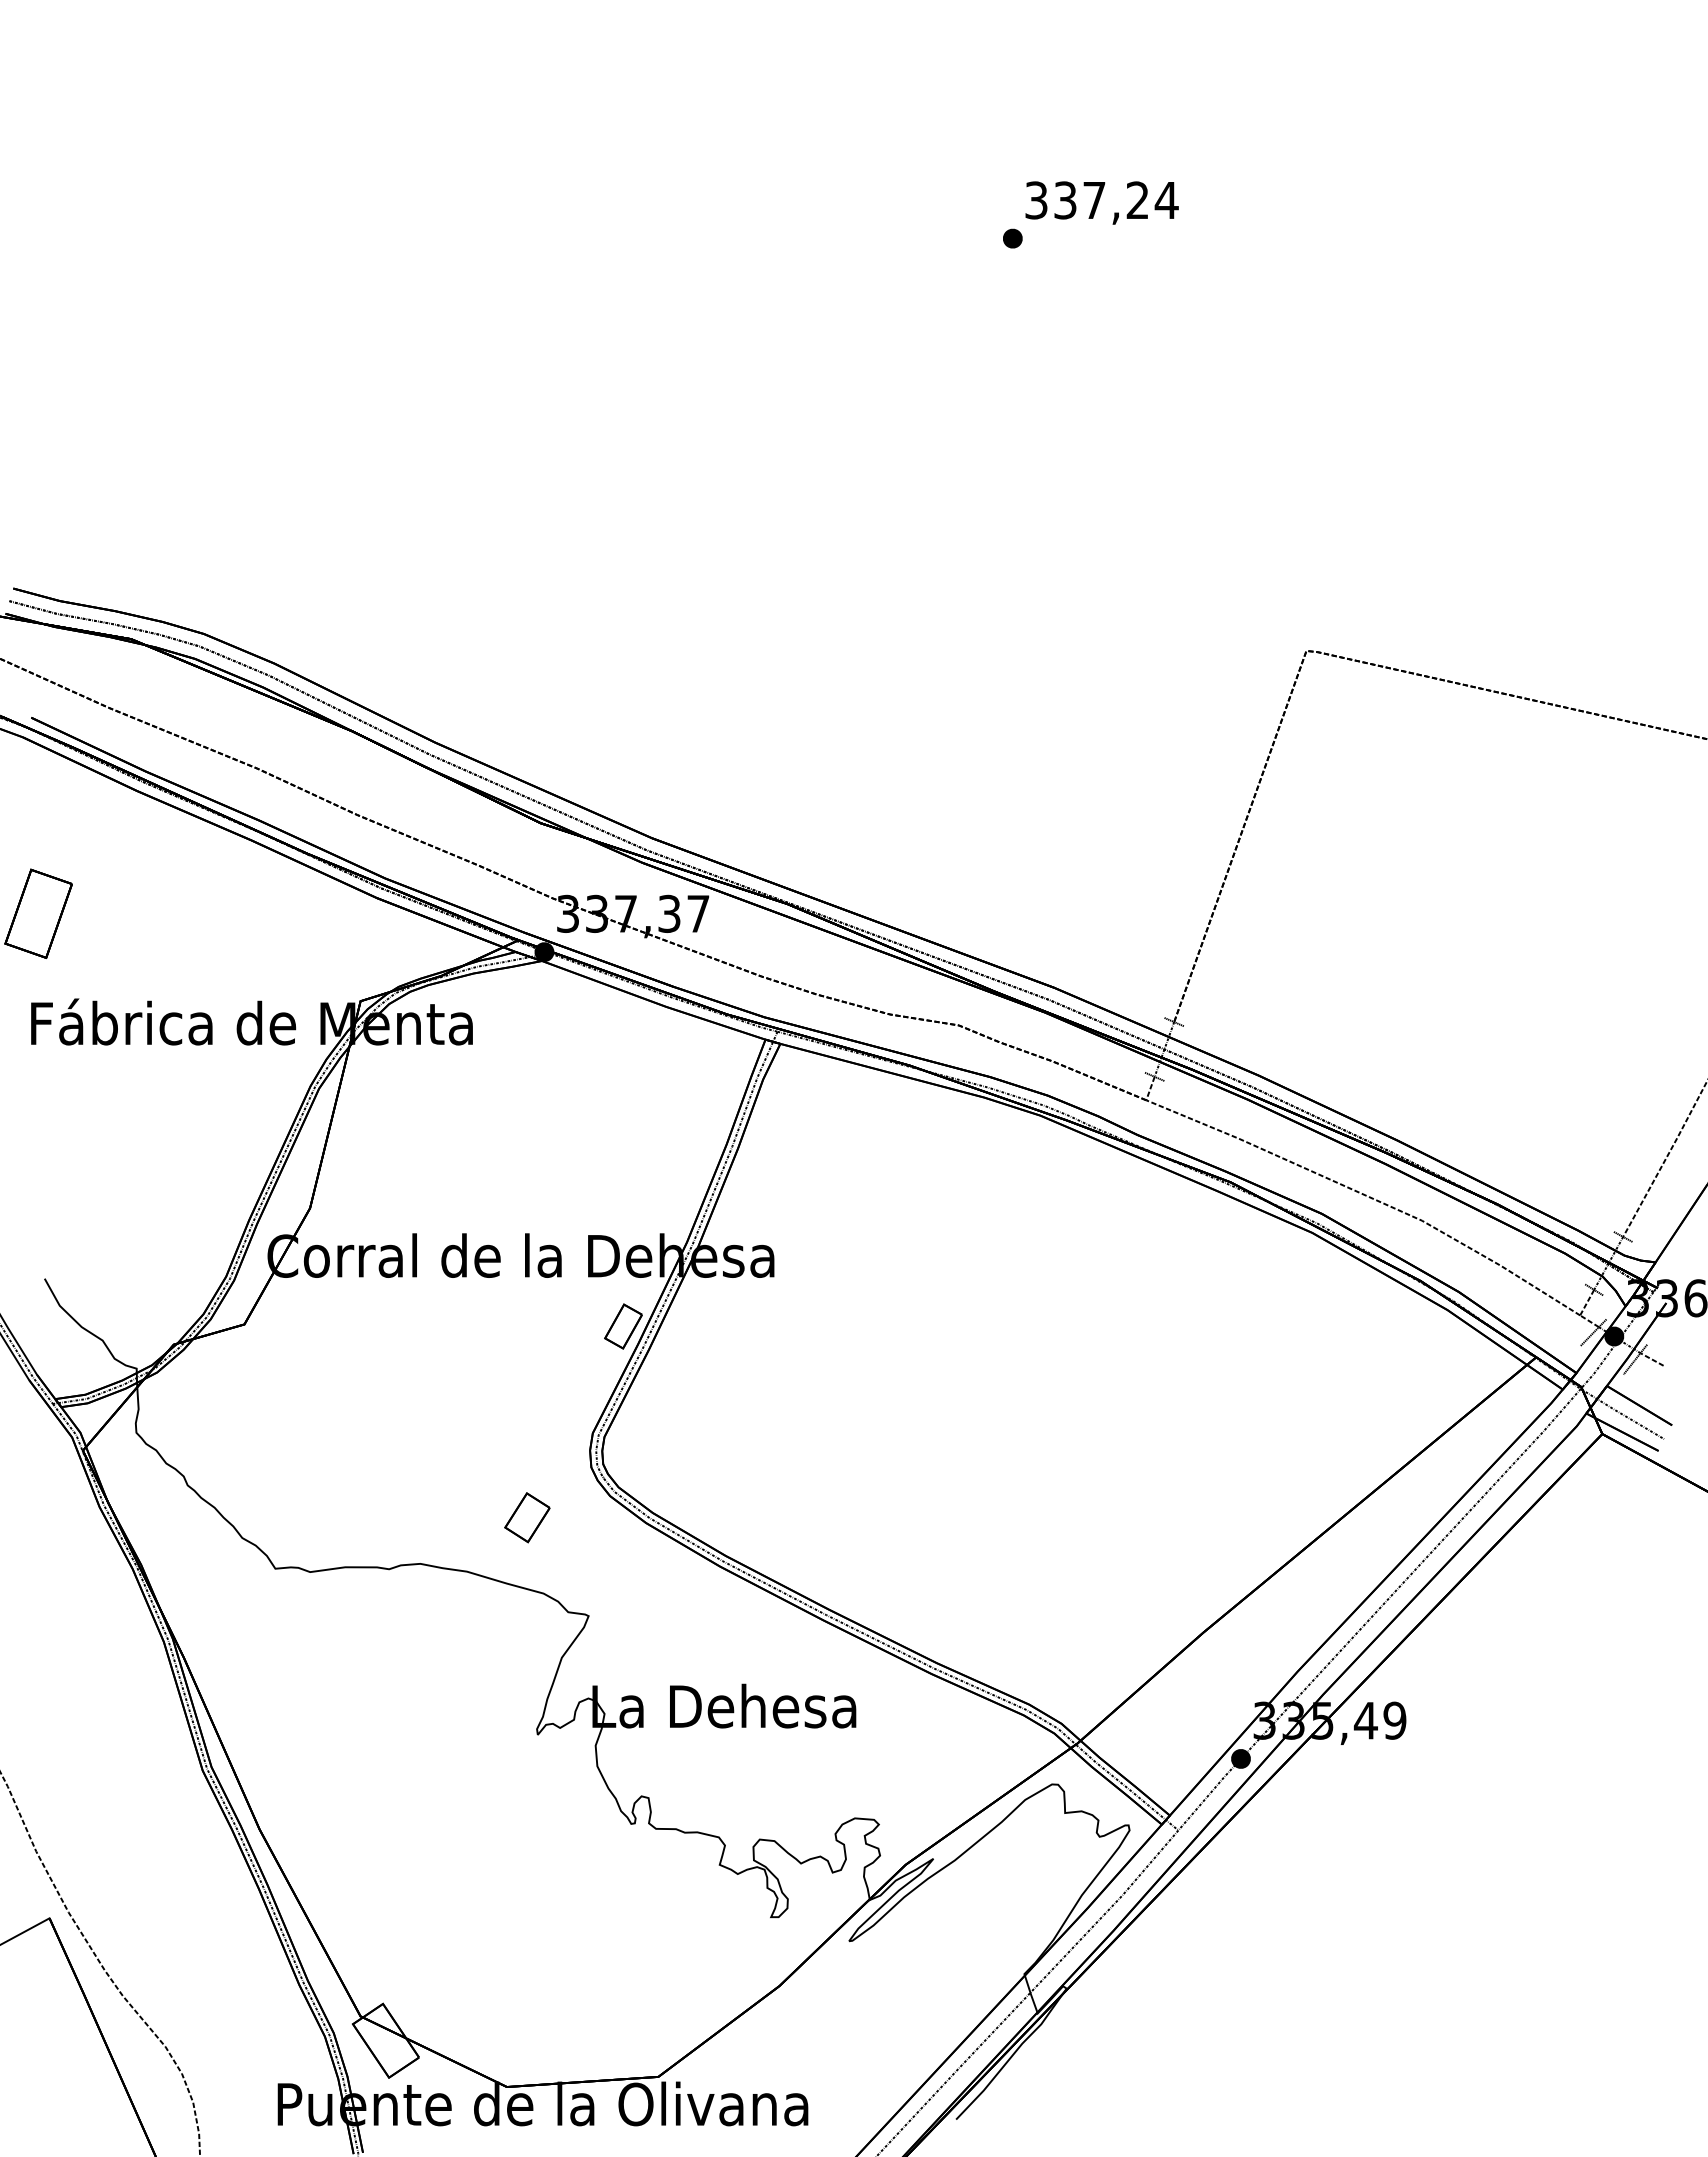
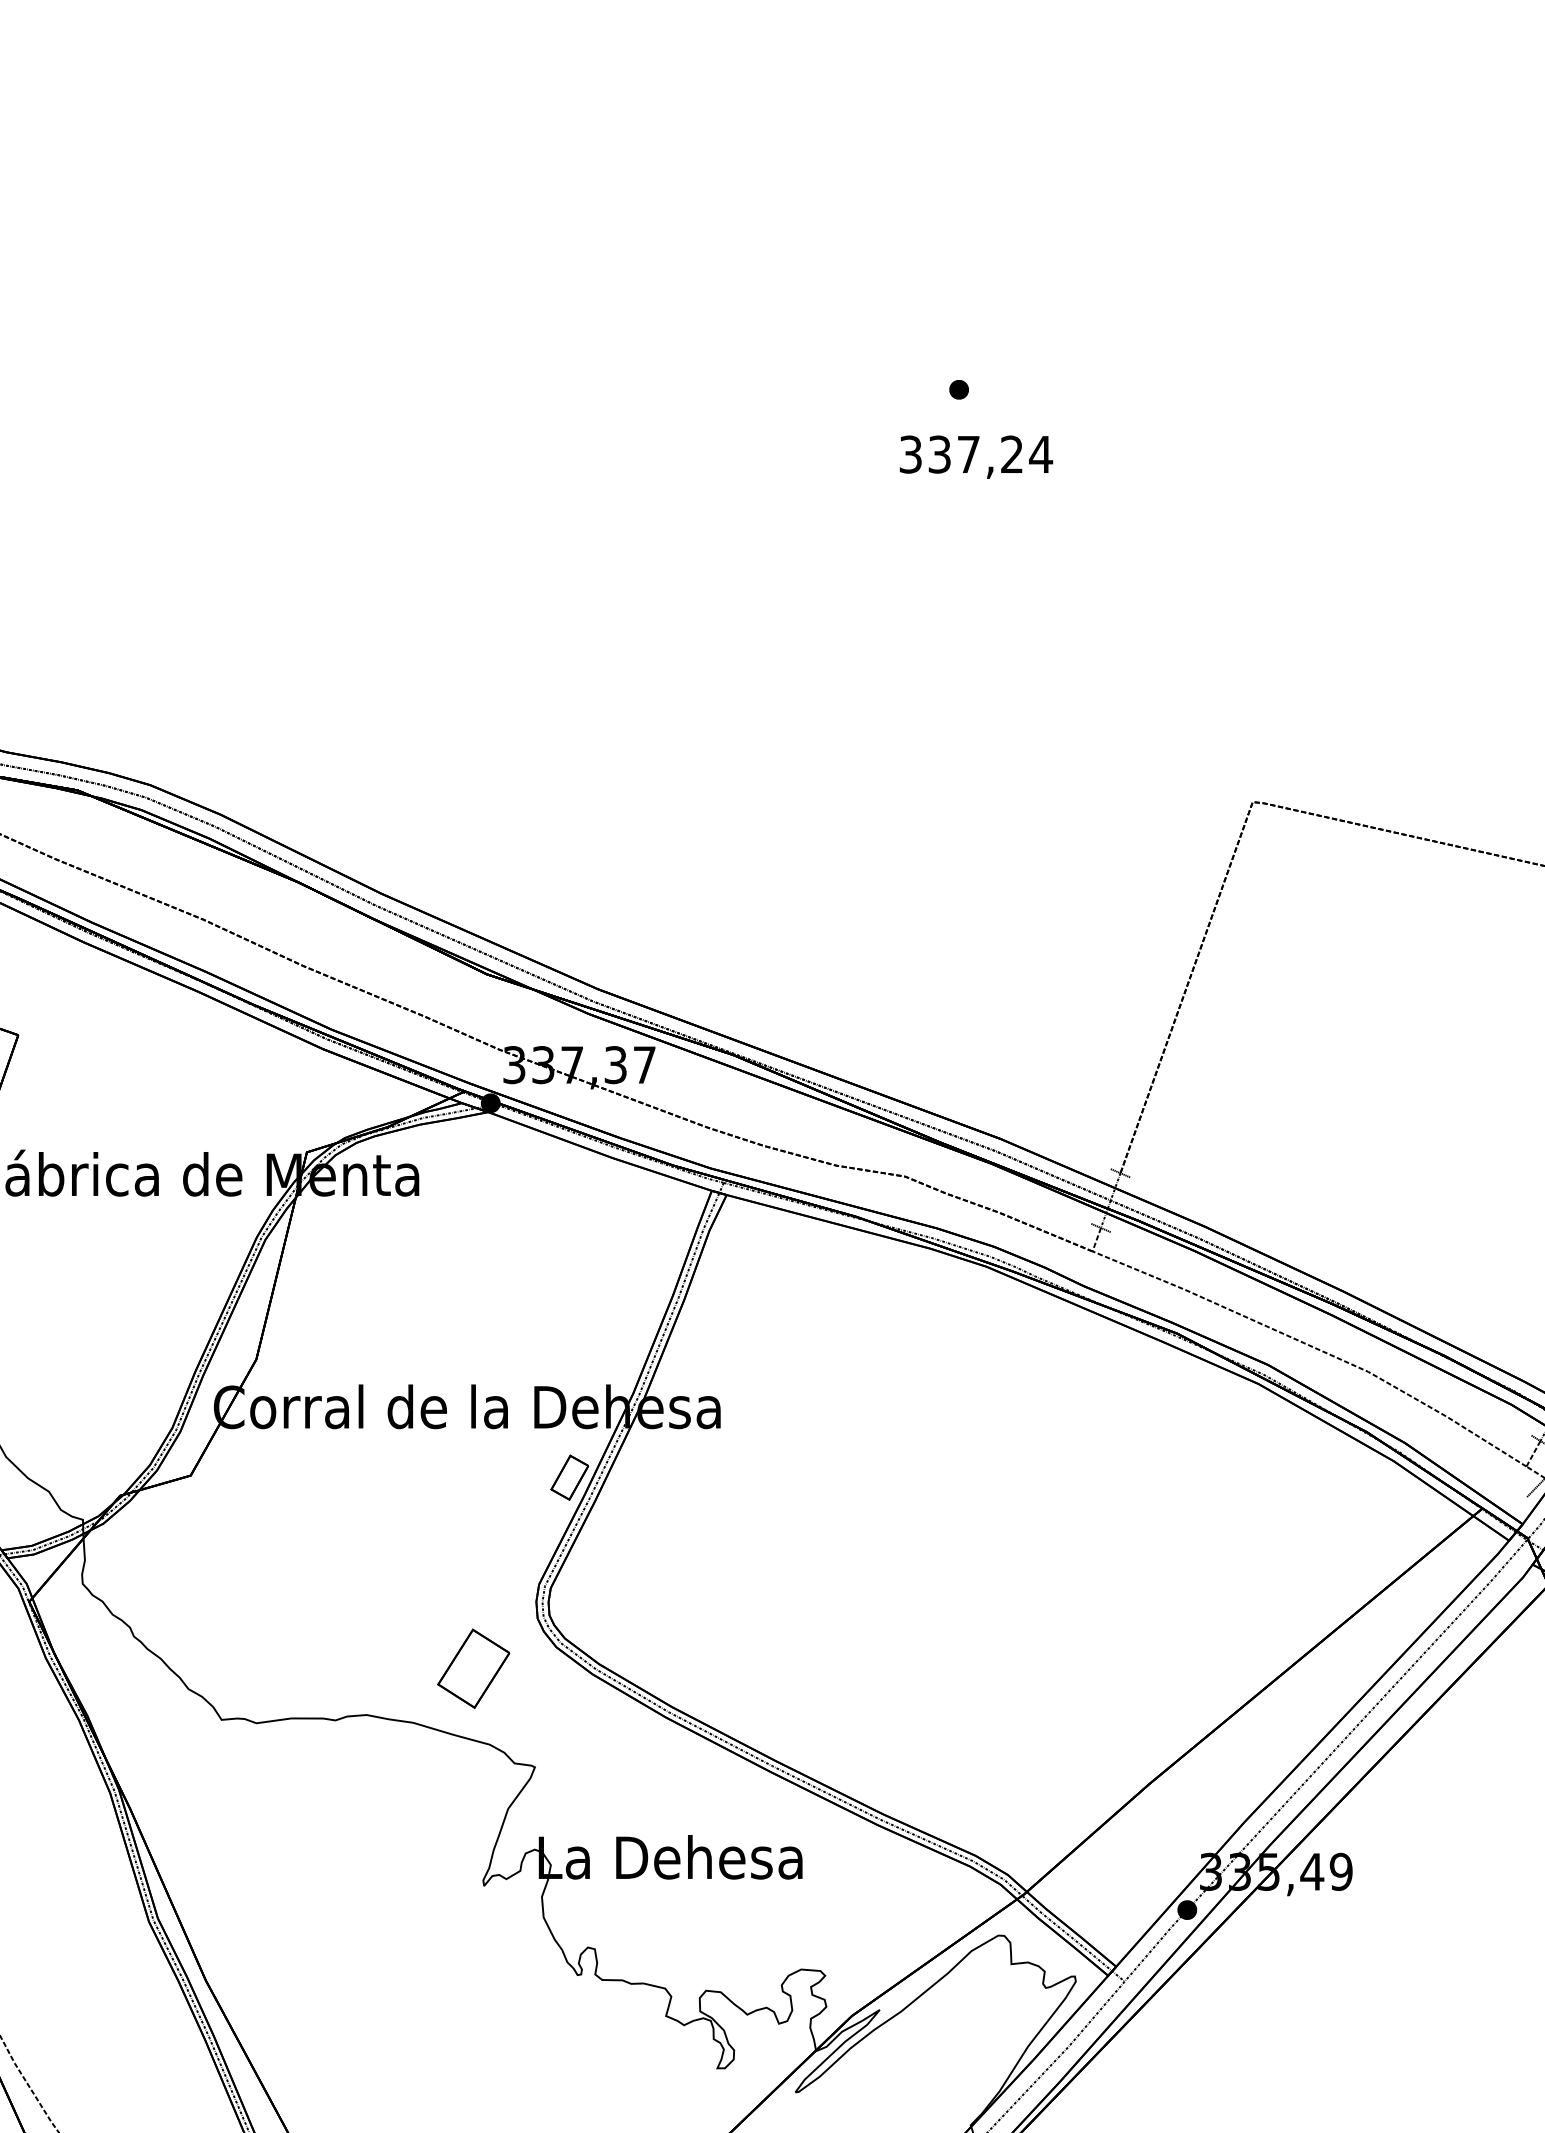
text: (1101, 202) -> (975, 456), moved
part: (527, 1517) -> (473, 1668), size x1.6

